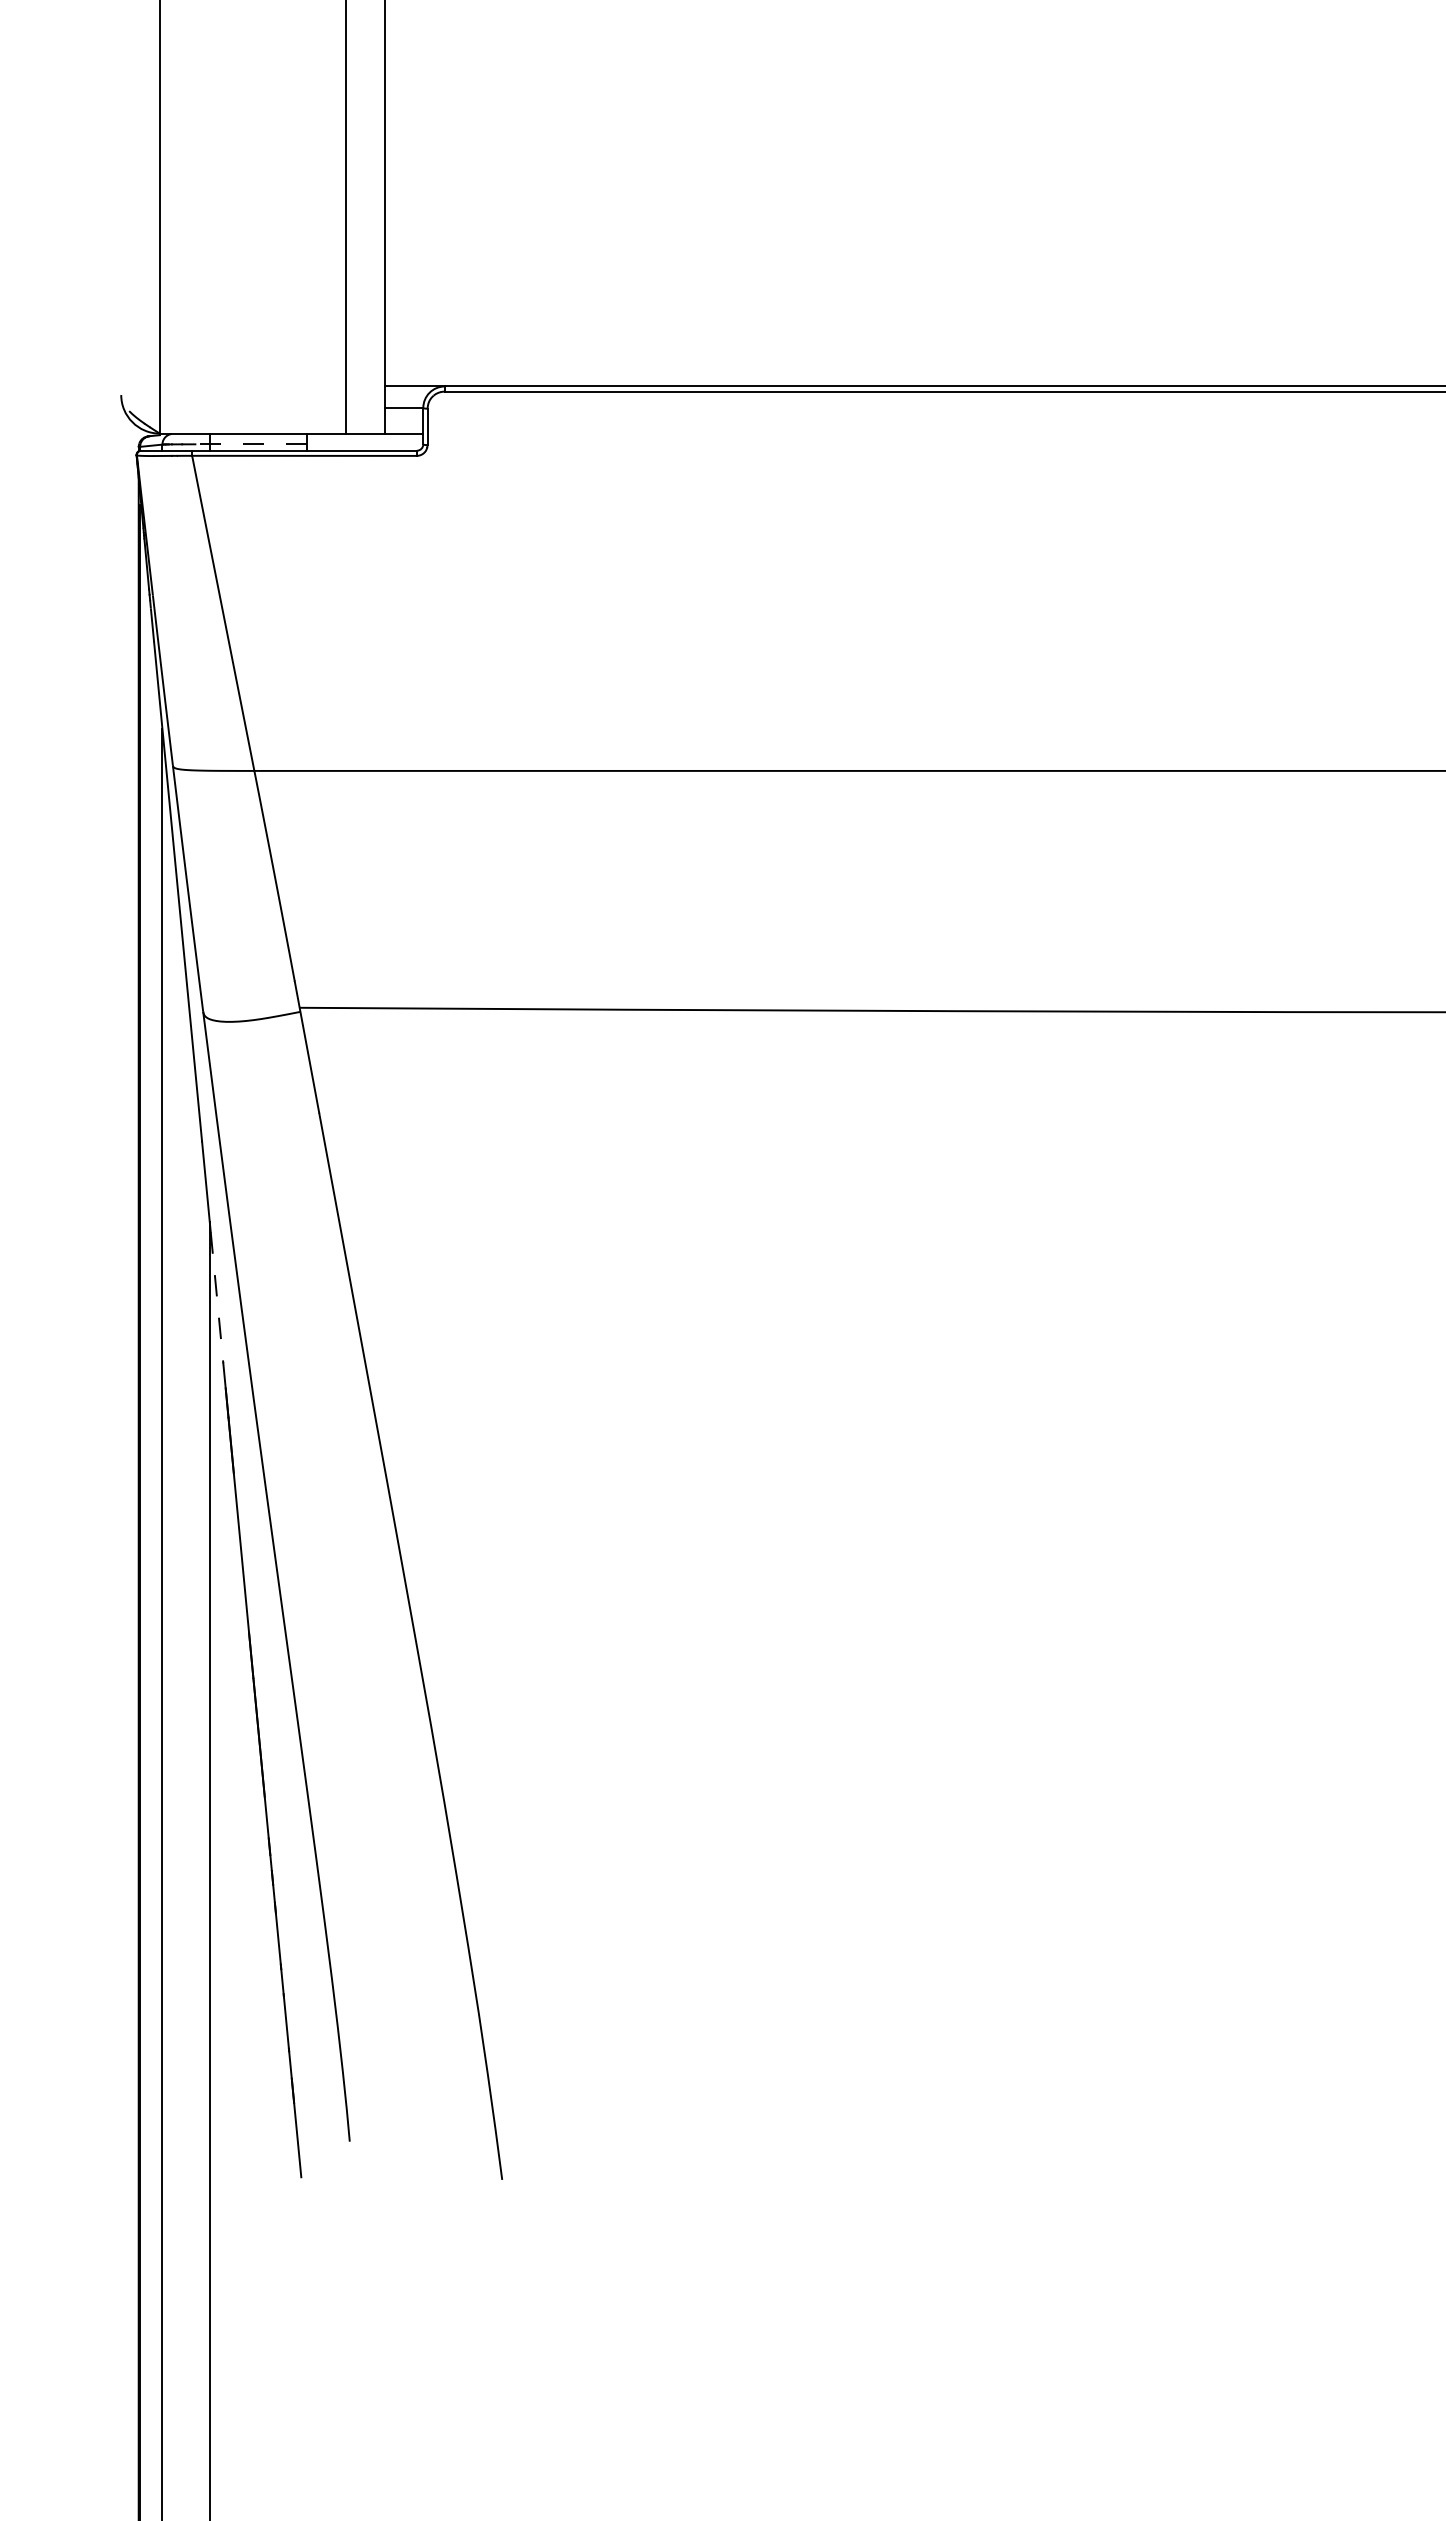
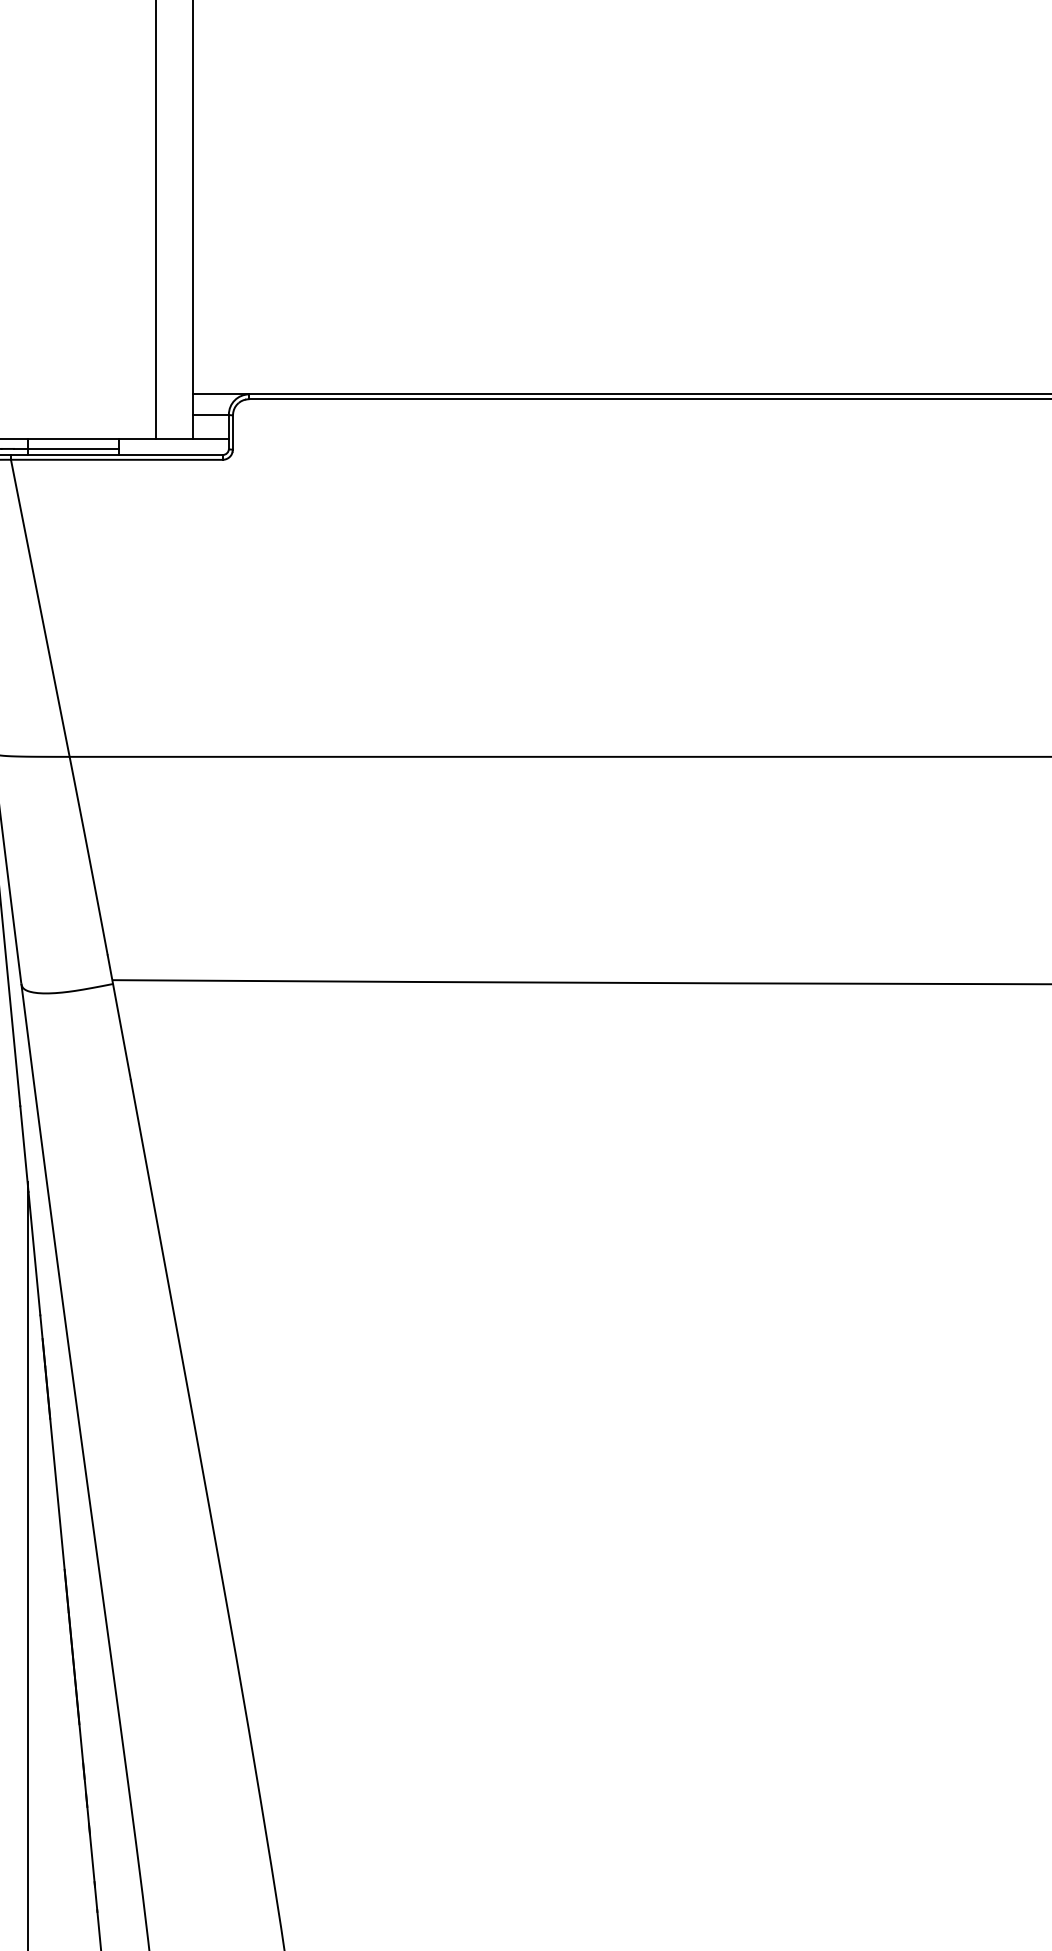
line: (251, 444) -> (66, 449), dashed -> solid
line: (217, 1297) -> (34, 1253), dashed -> solid

